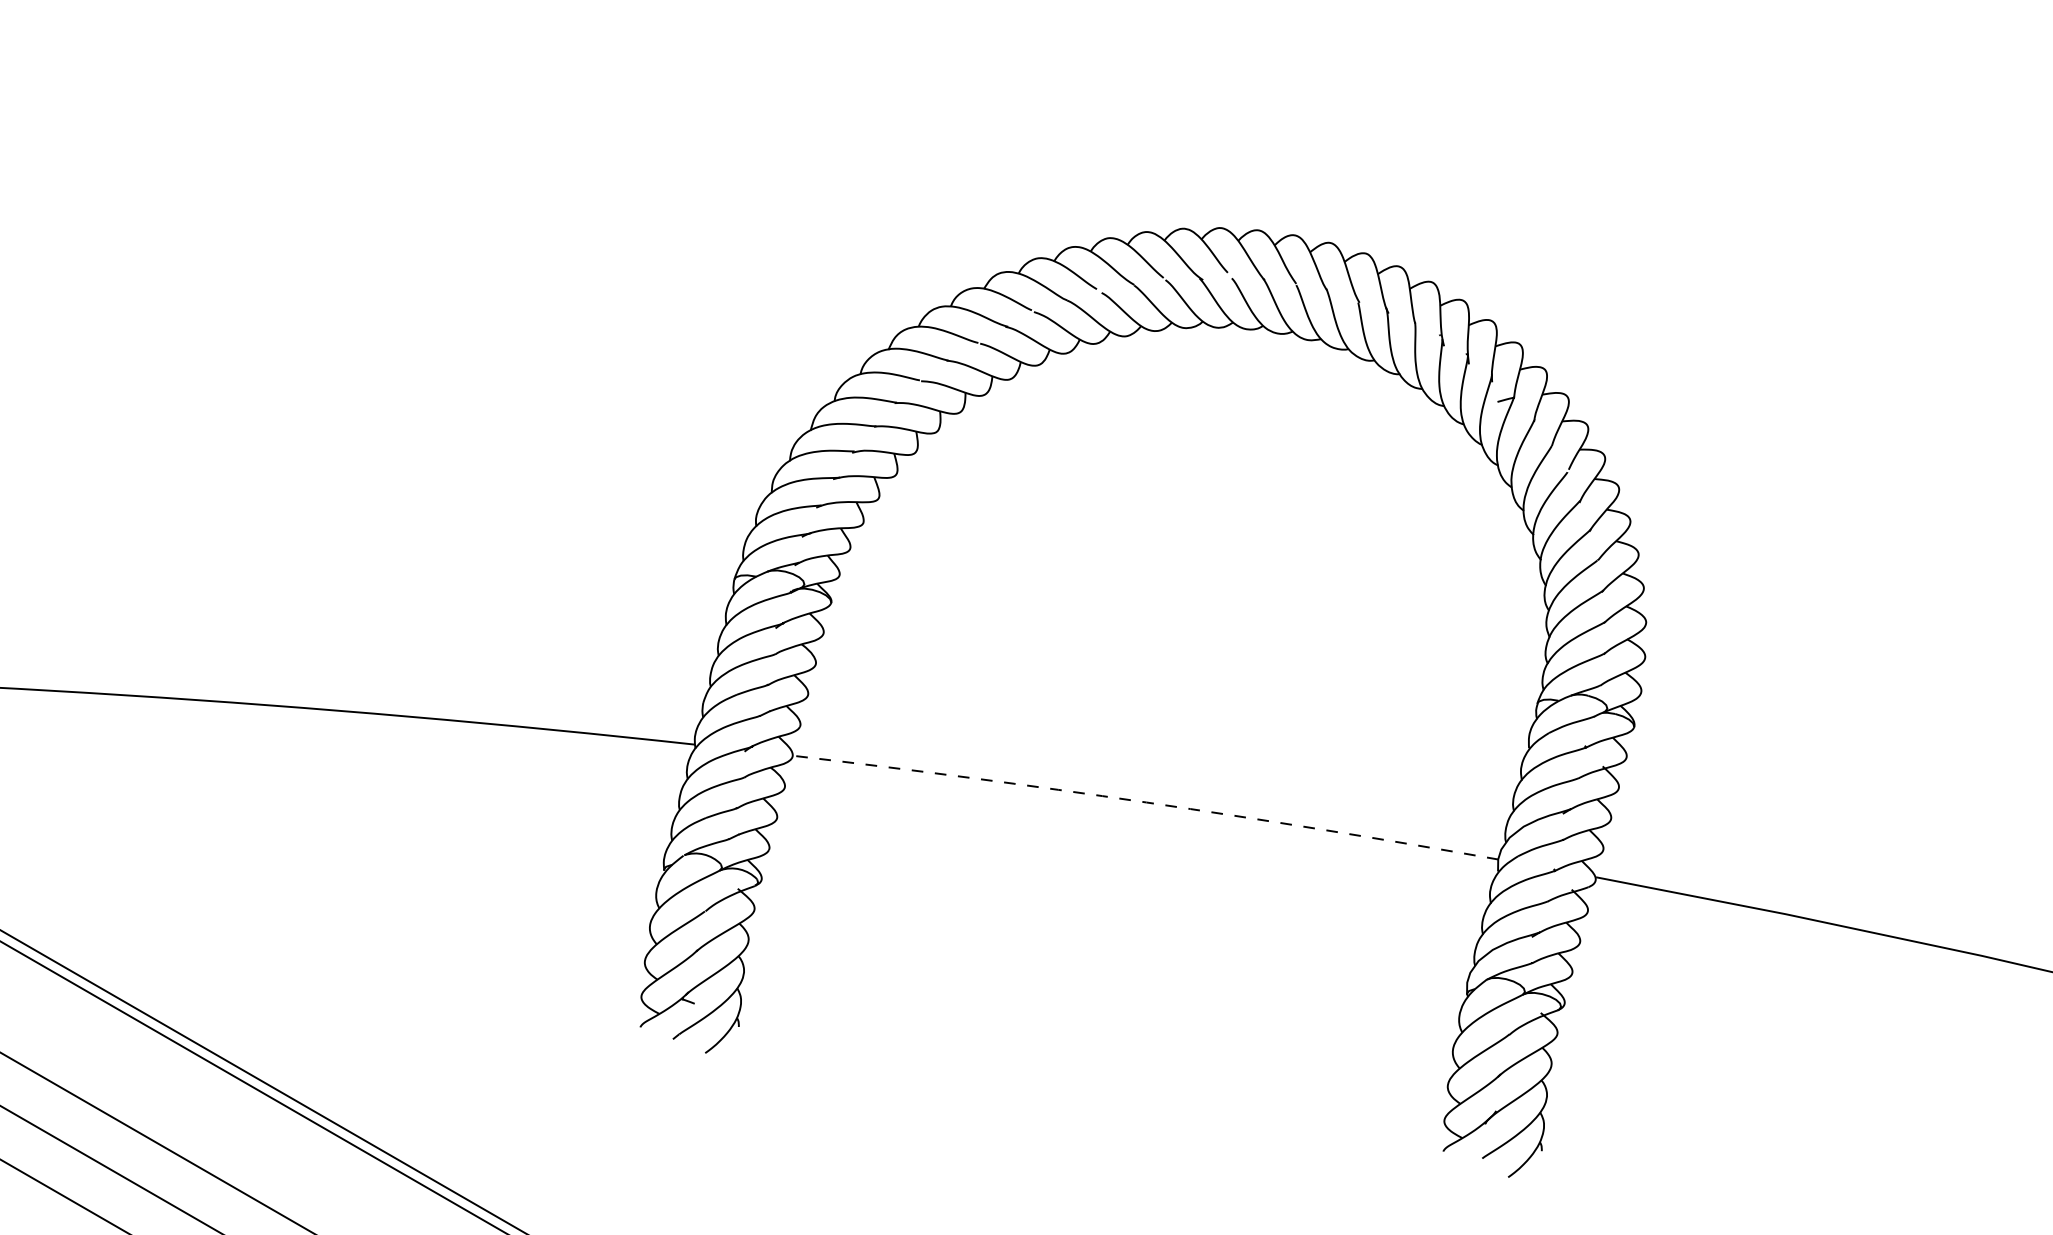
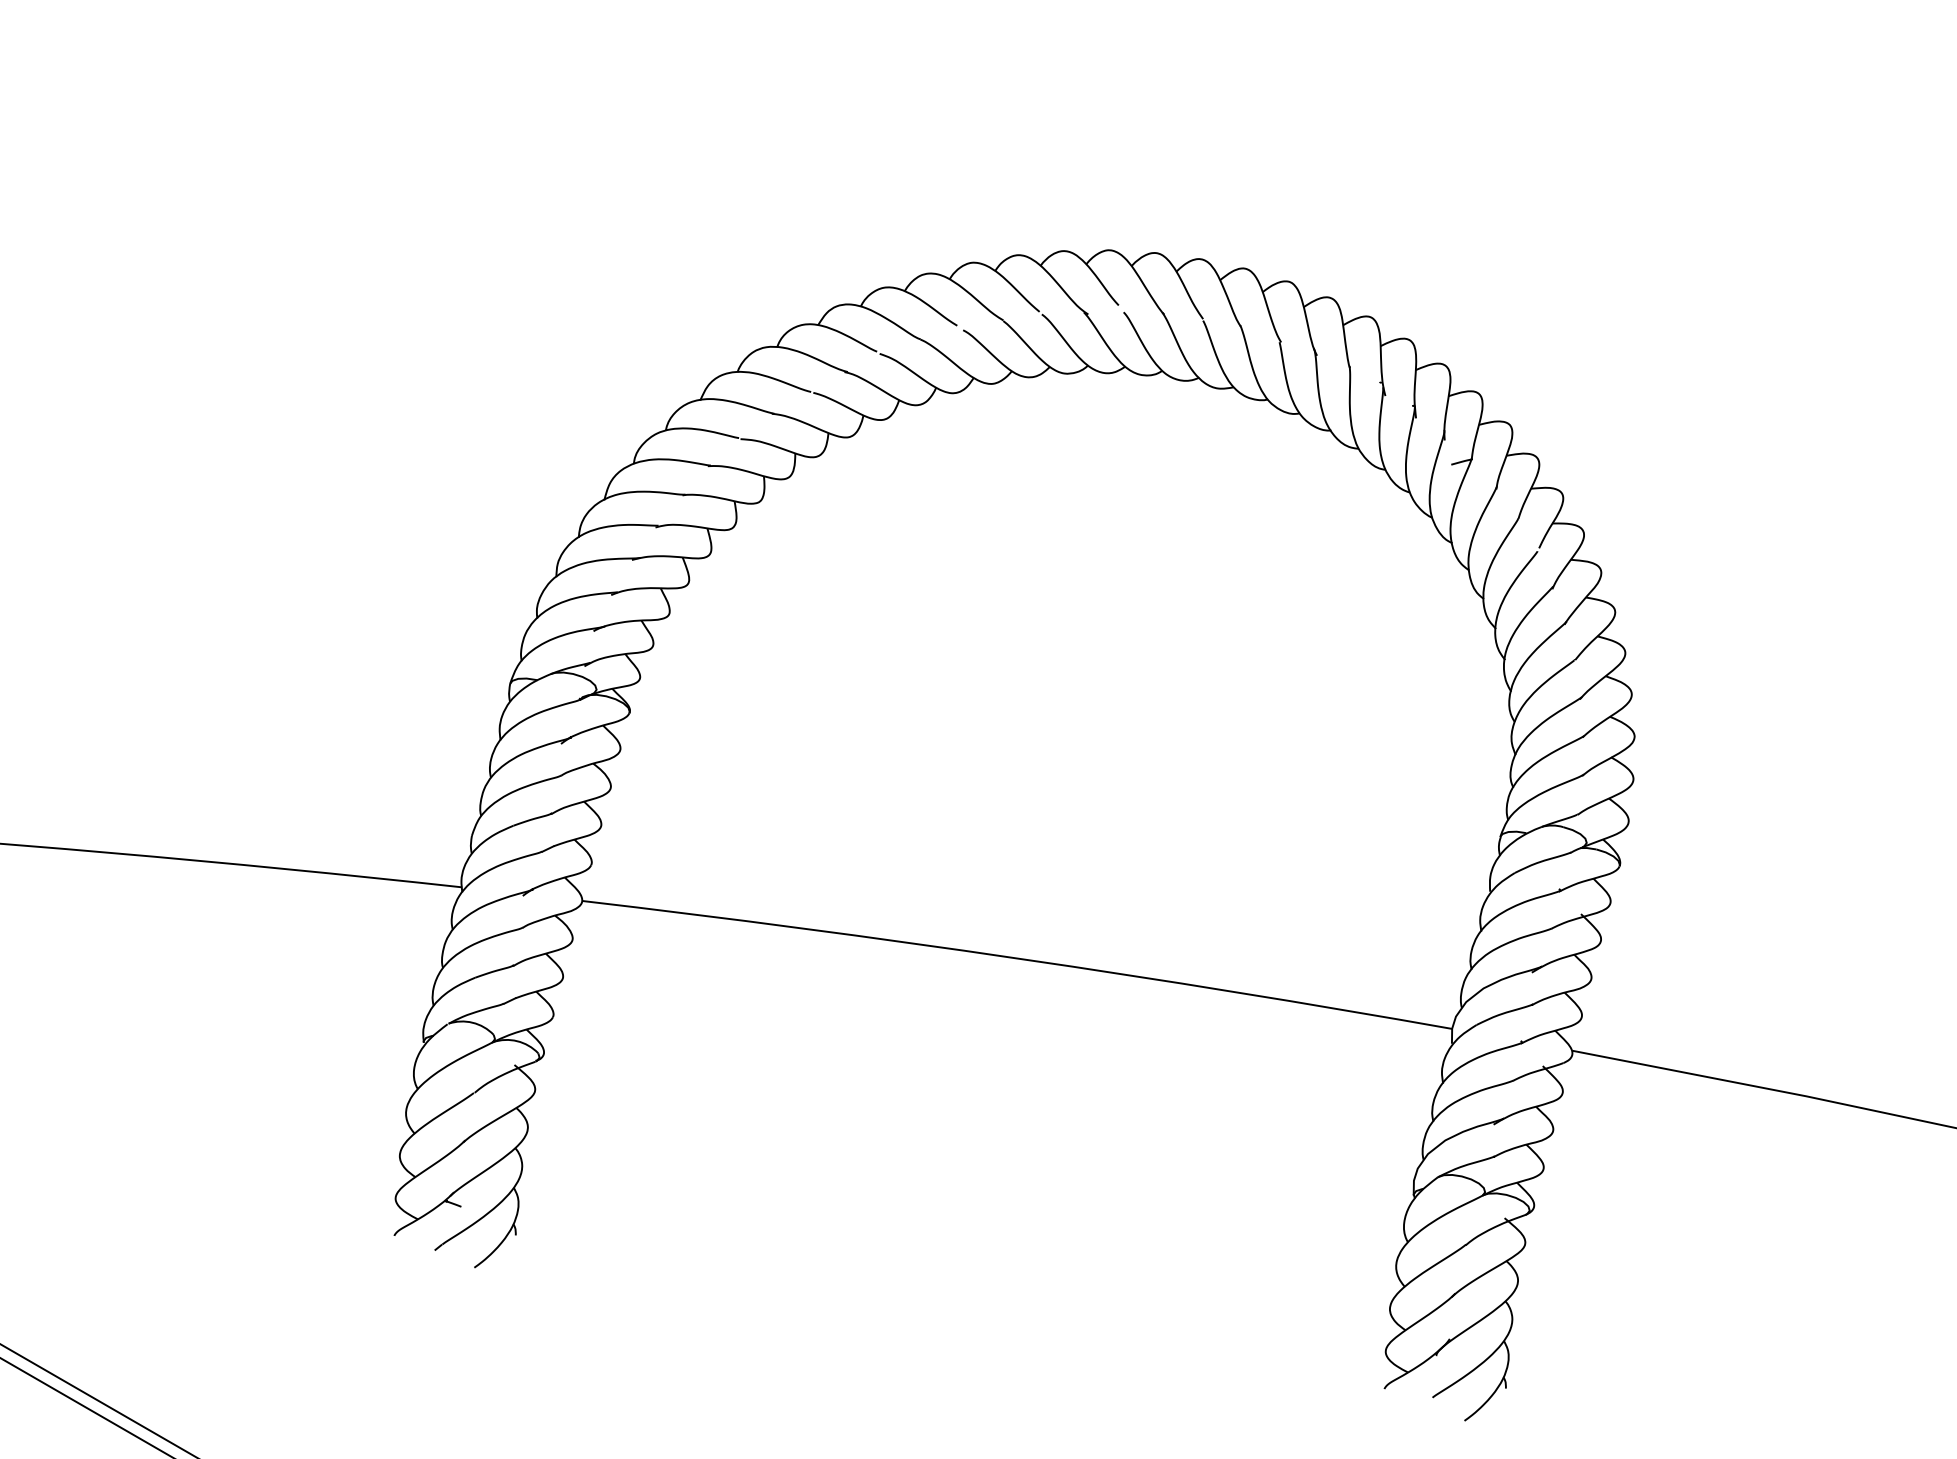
arc: (1146, 802) -> (1018, 958), dashed -> solid

